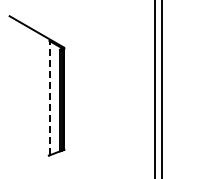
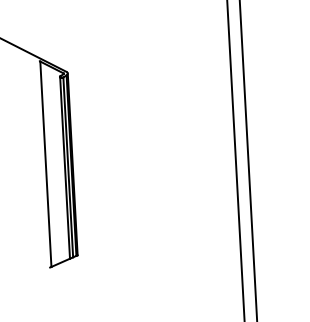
line: (49, 97) -> (45, 163), dashed -> solid

